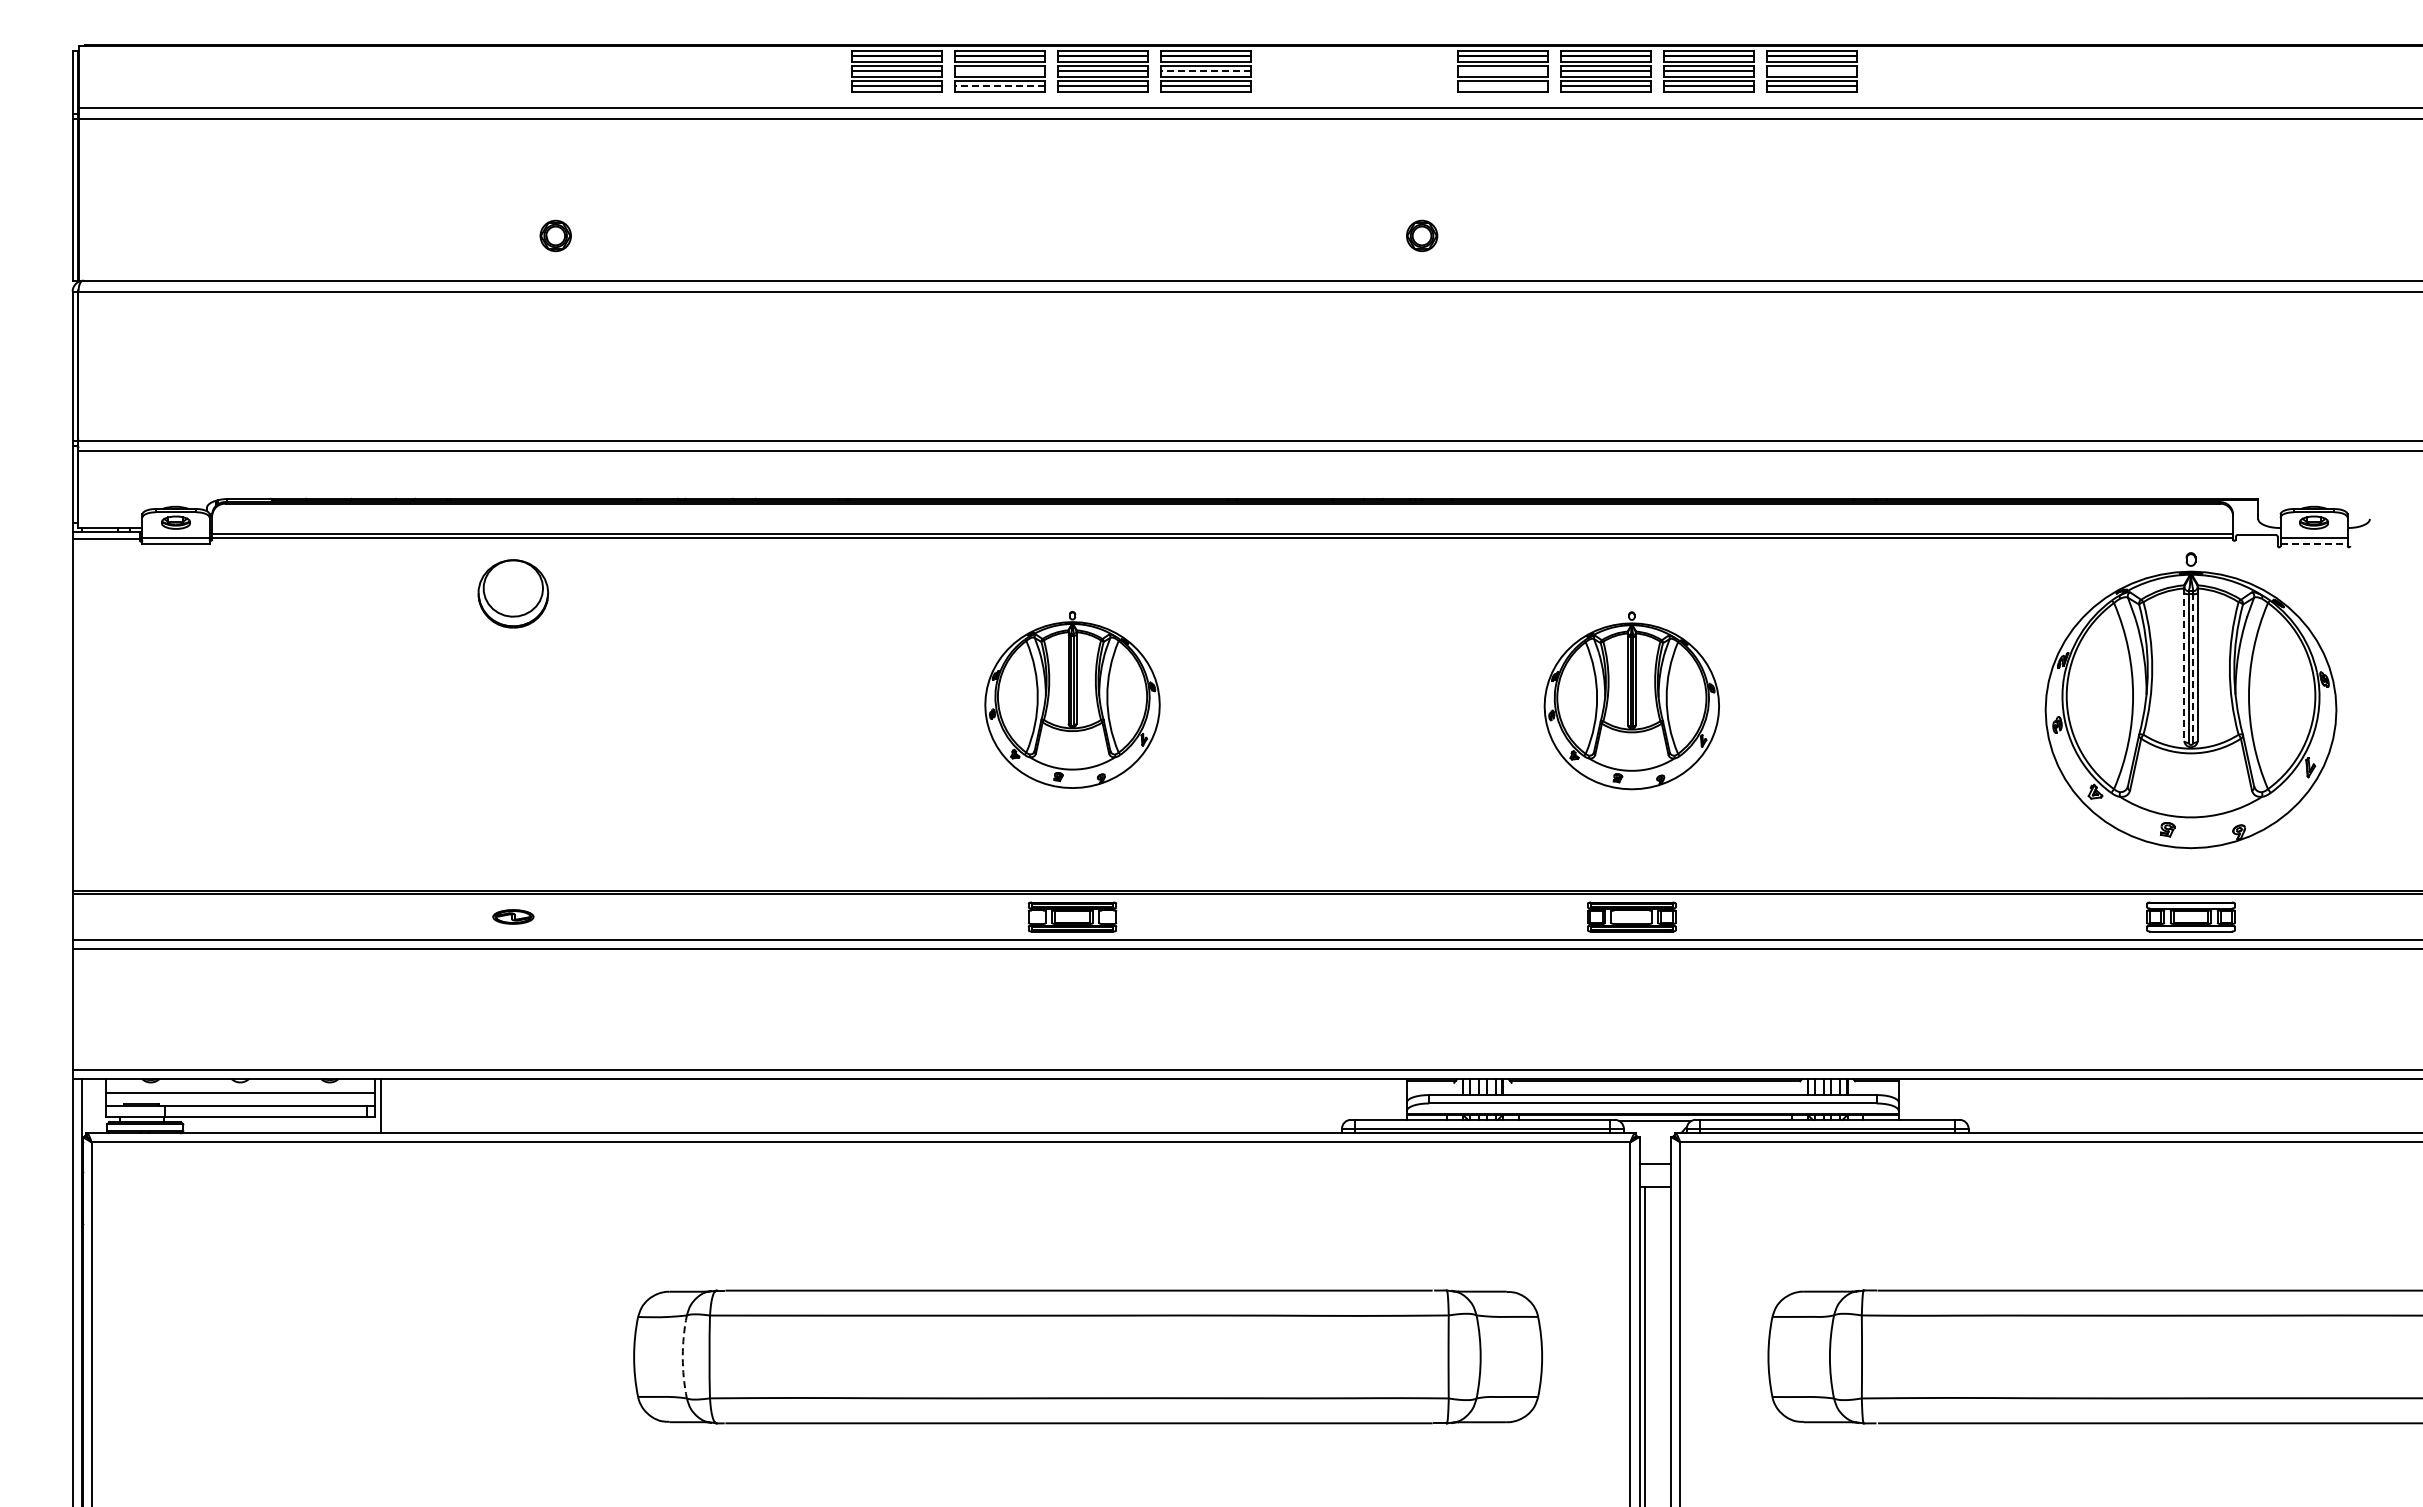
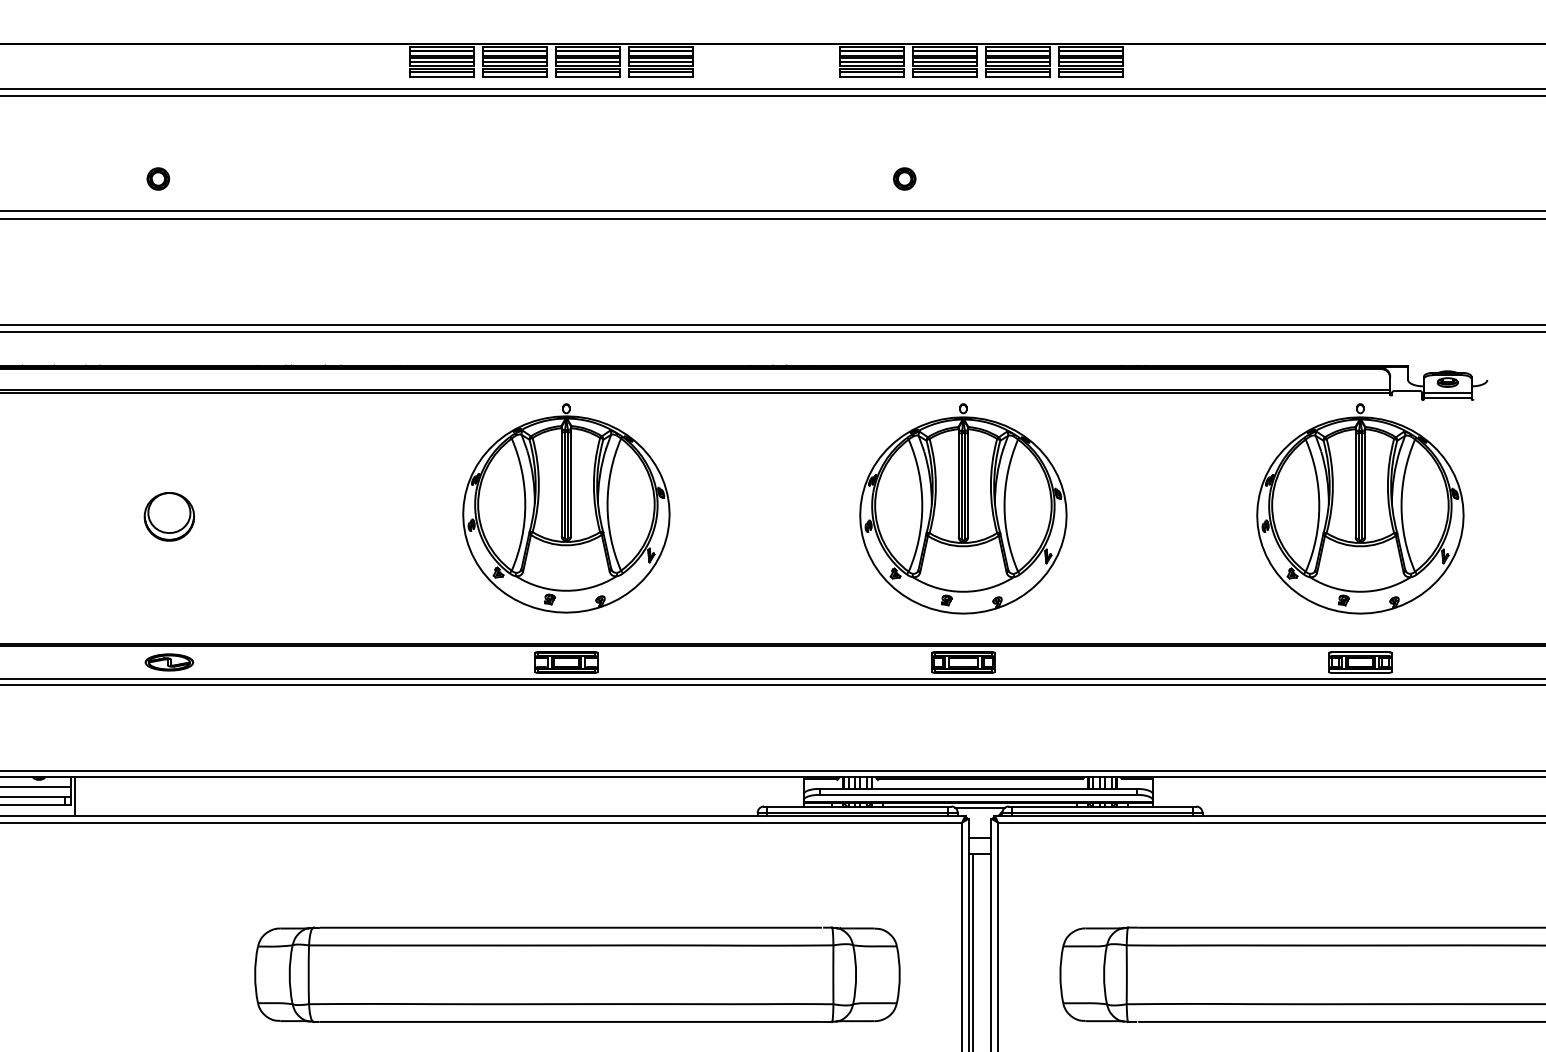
line: (999, 70) -> (514, 61), added
line: (1205, 70) -> (660, 61), dashed -> solid
line: (1502, 70) -> (871, 61), added
line: (1811, 70) -> (1090, 61), added
line: (999, 85) -> (514, 72), dashed -> solid
line: (1502, 85) -> (871, 72), added
part: (555, 235) -> (158, 178), moved
part: (1422, 235) -> (904, 178), moved
line: (2314, 544) -> (1448, 398), dashed -> solid
part: (513, 593) -> (169, 516), moved
line: (2184, 665) -> (1355, 483), dashed -> solid
line: (2193, 668) -> (1362, 486), dashed -> solid
part: (1072, 699) -> (566, 508), size x1.67
part: (1631, 700) -> (963, 508), size x1.67
part: (513, 916) -> (169, 662), size x1.67
arc: (682, 1356) -> (289, 974), dashed -> solid

